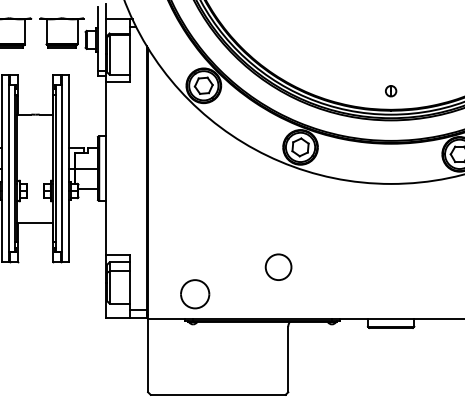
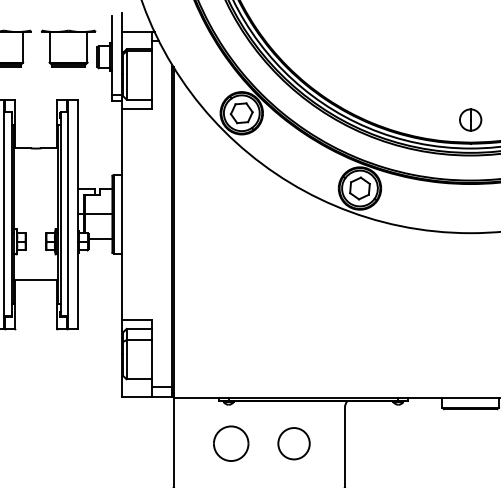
part: (390, 90) -> (469, 118), size x1.67
circle: (278, 266) -> (293, 442), moved
part: (195, 294) -> (231, 444), moved

